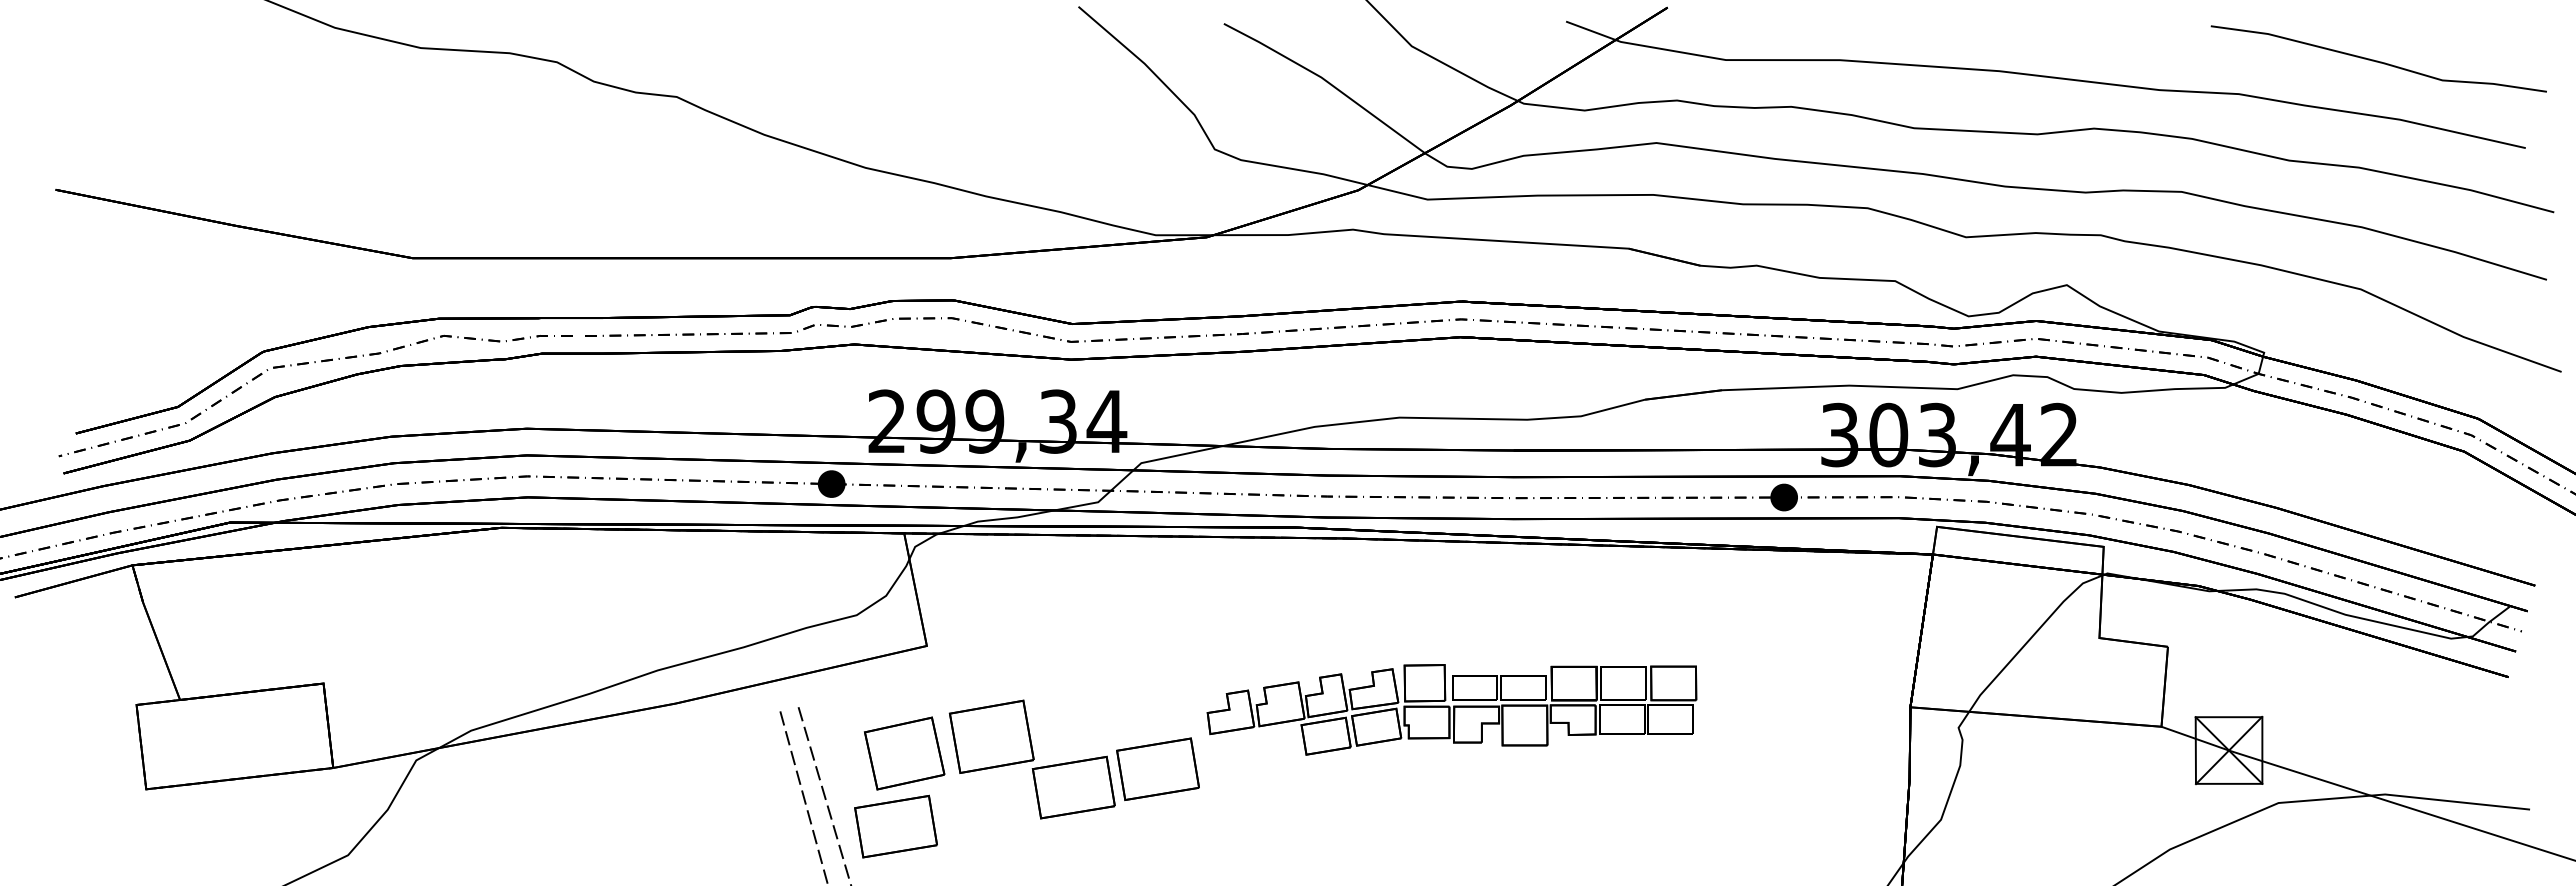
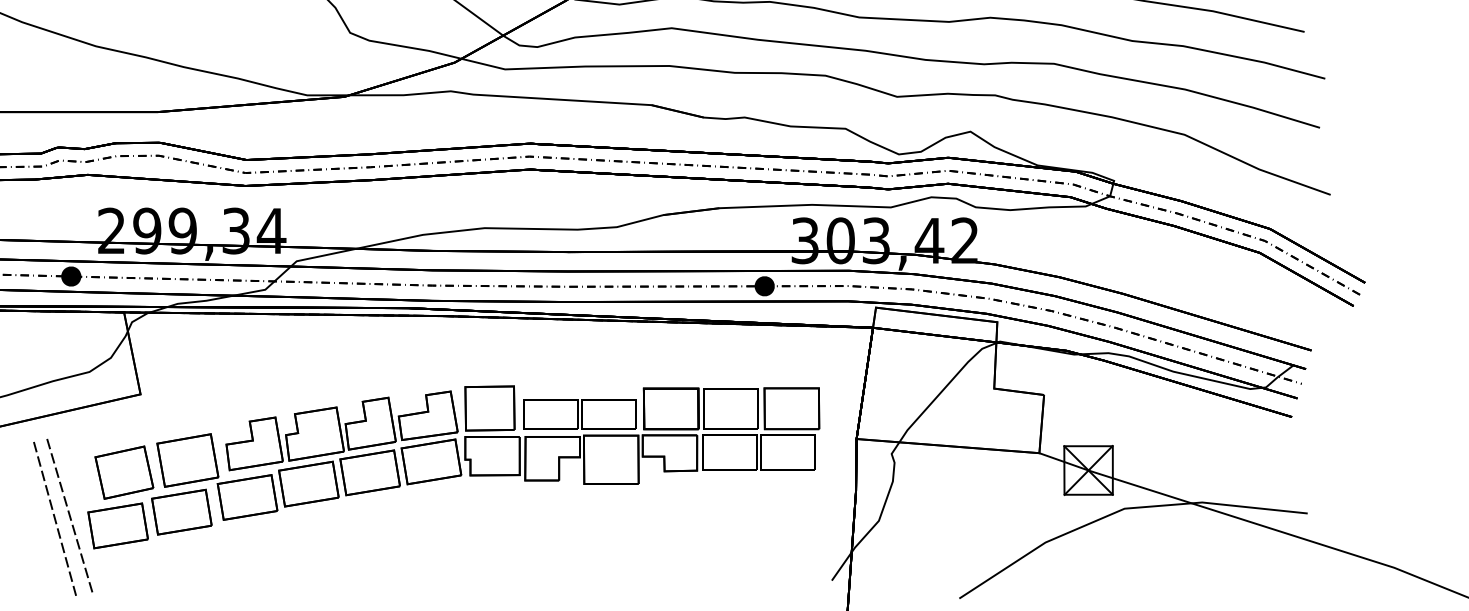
part: (1451, 709) -> (522, 440), size x1.67
part: (983, 807) -> (181, 511), added

